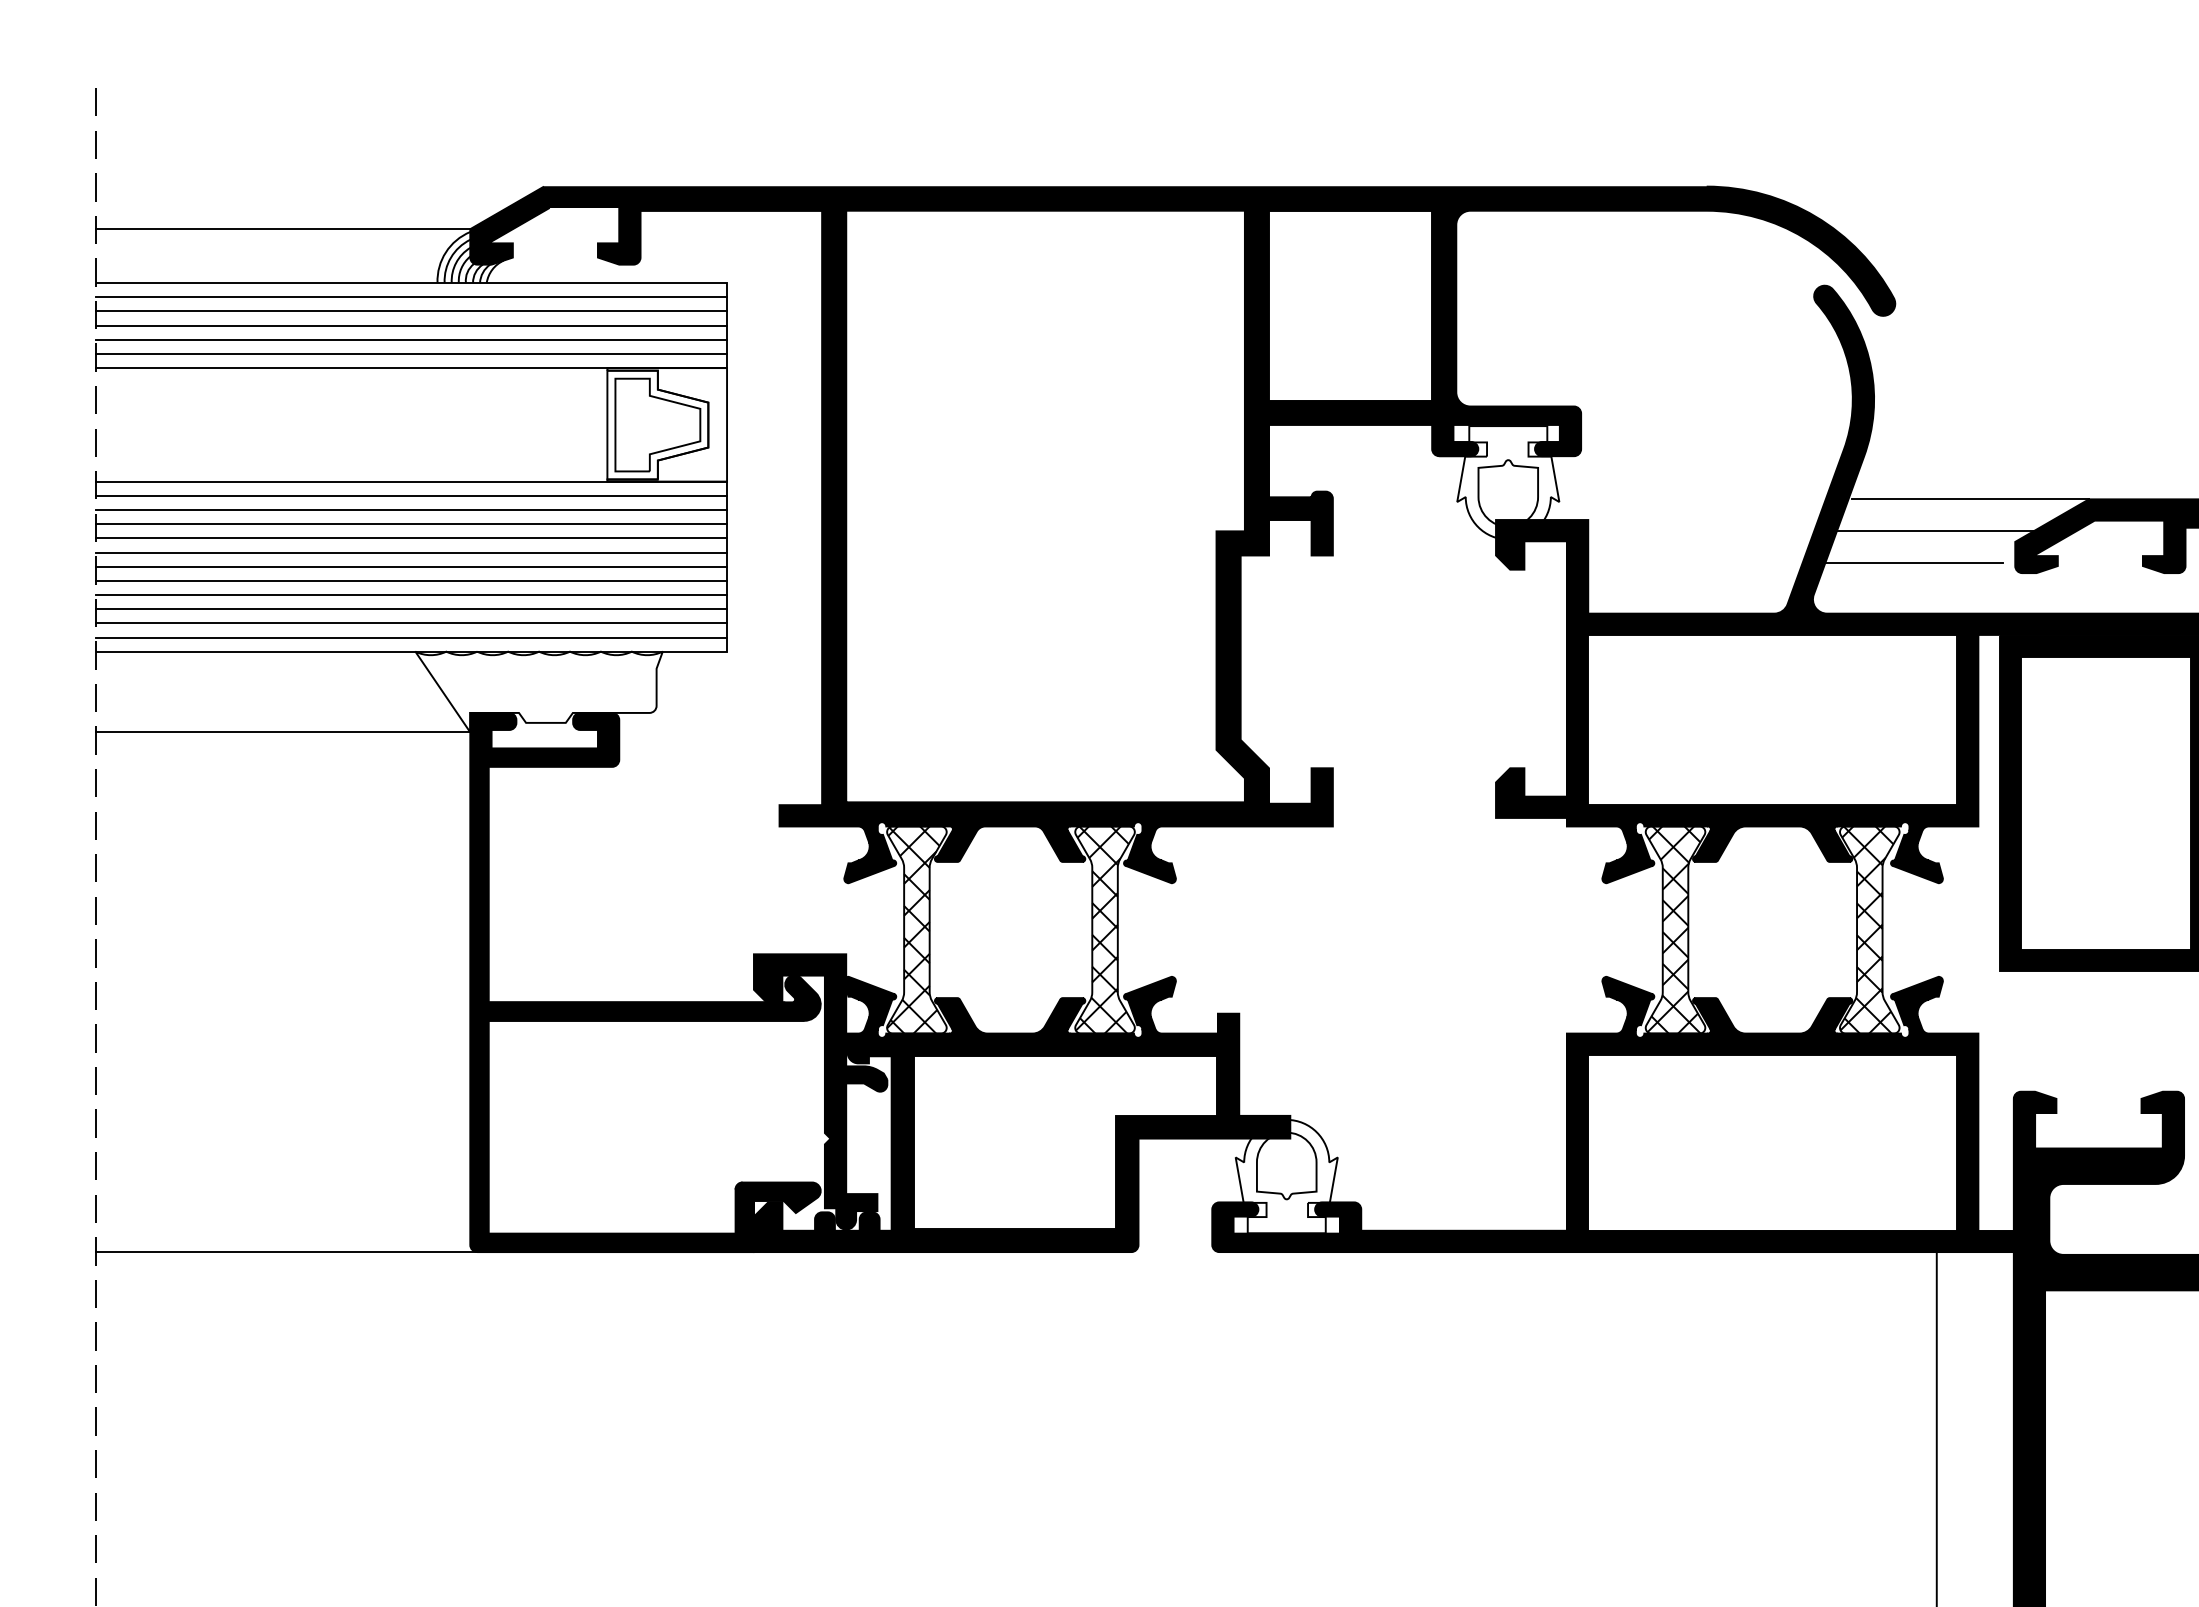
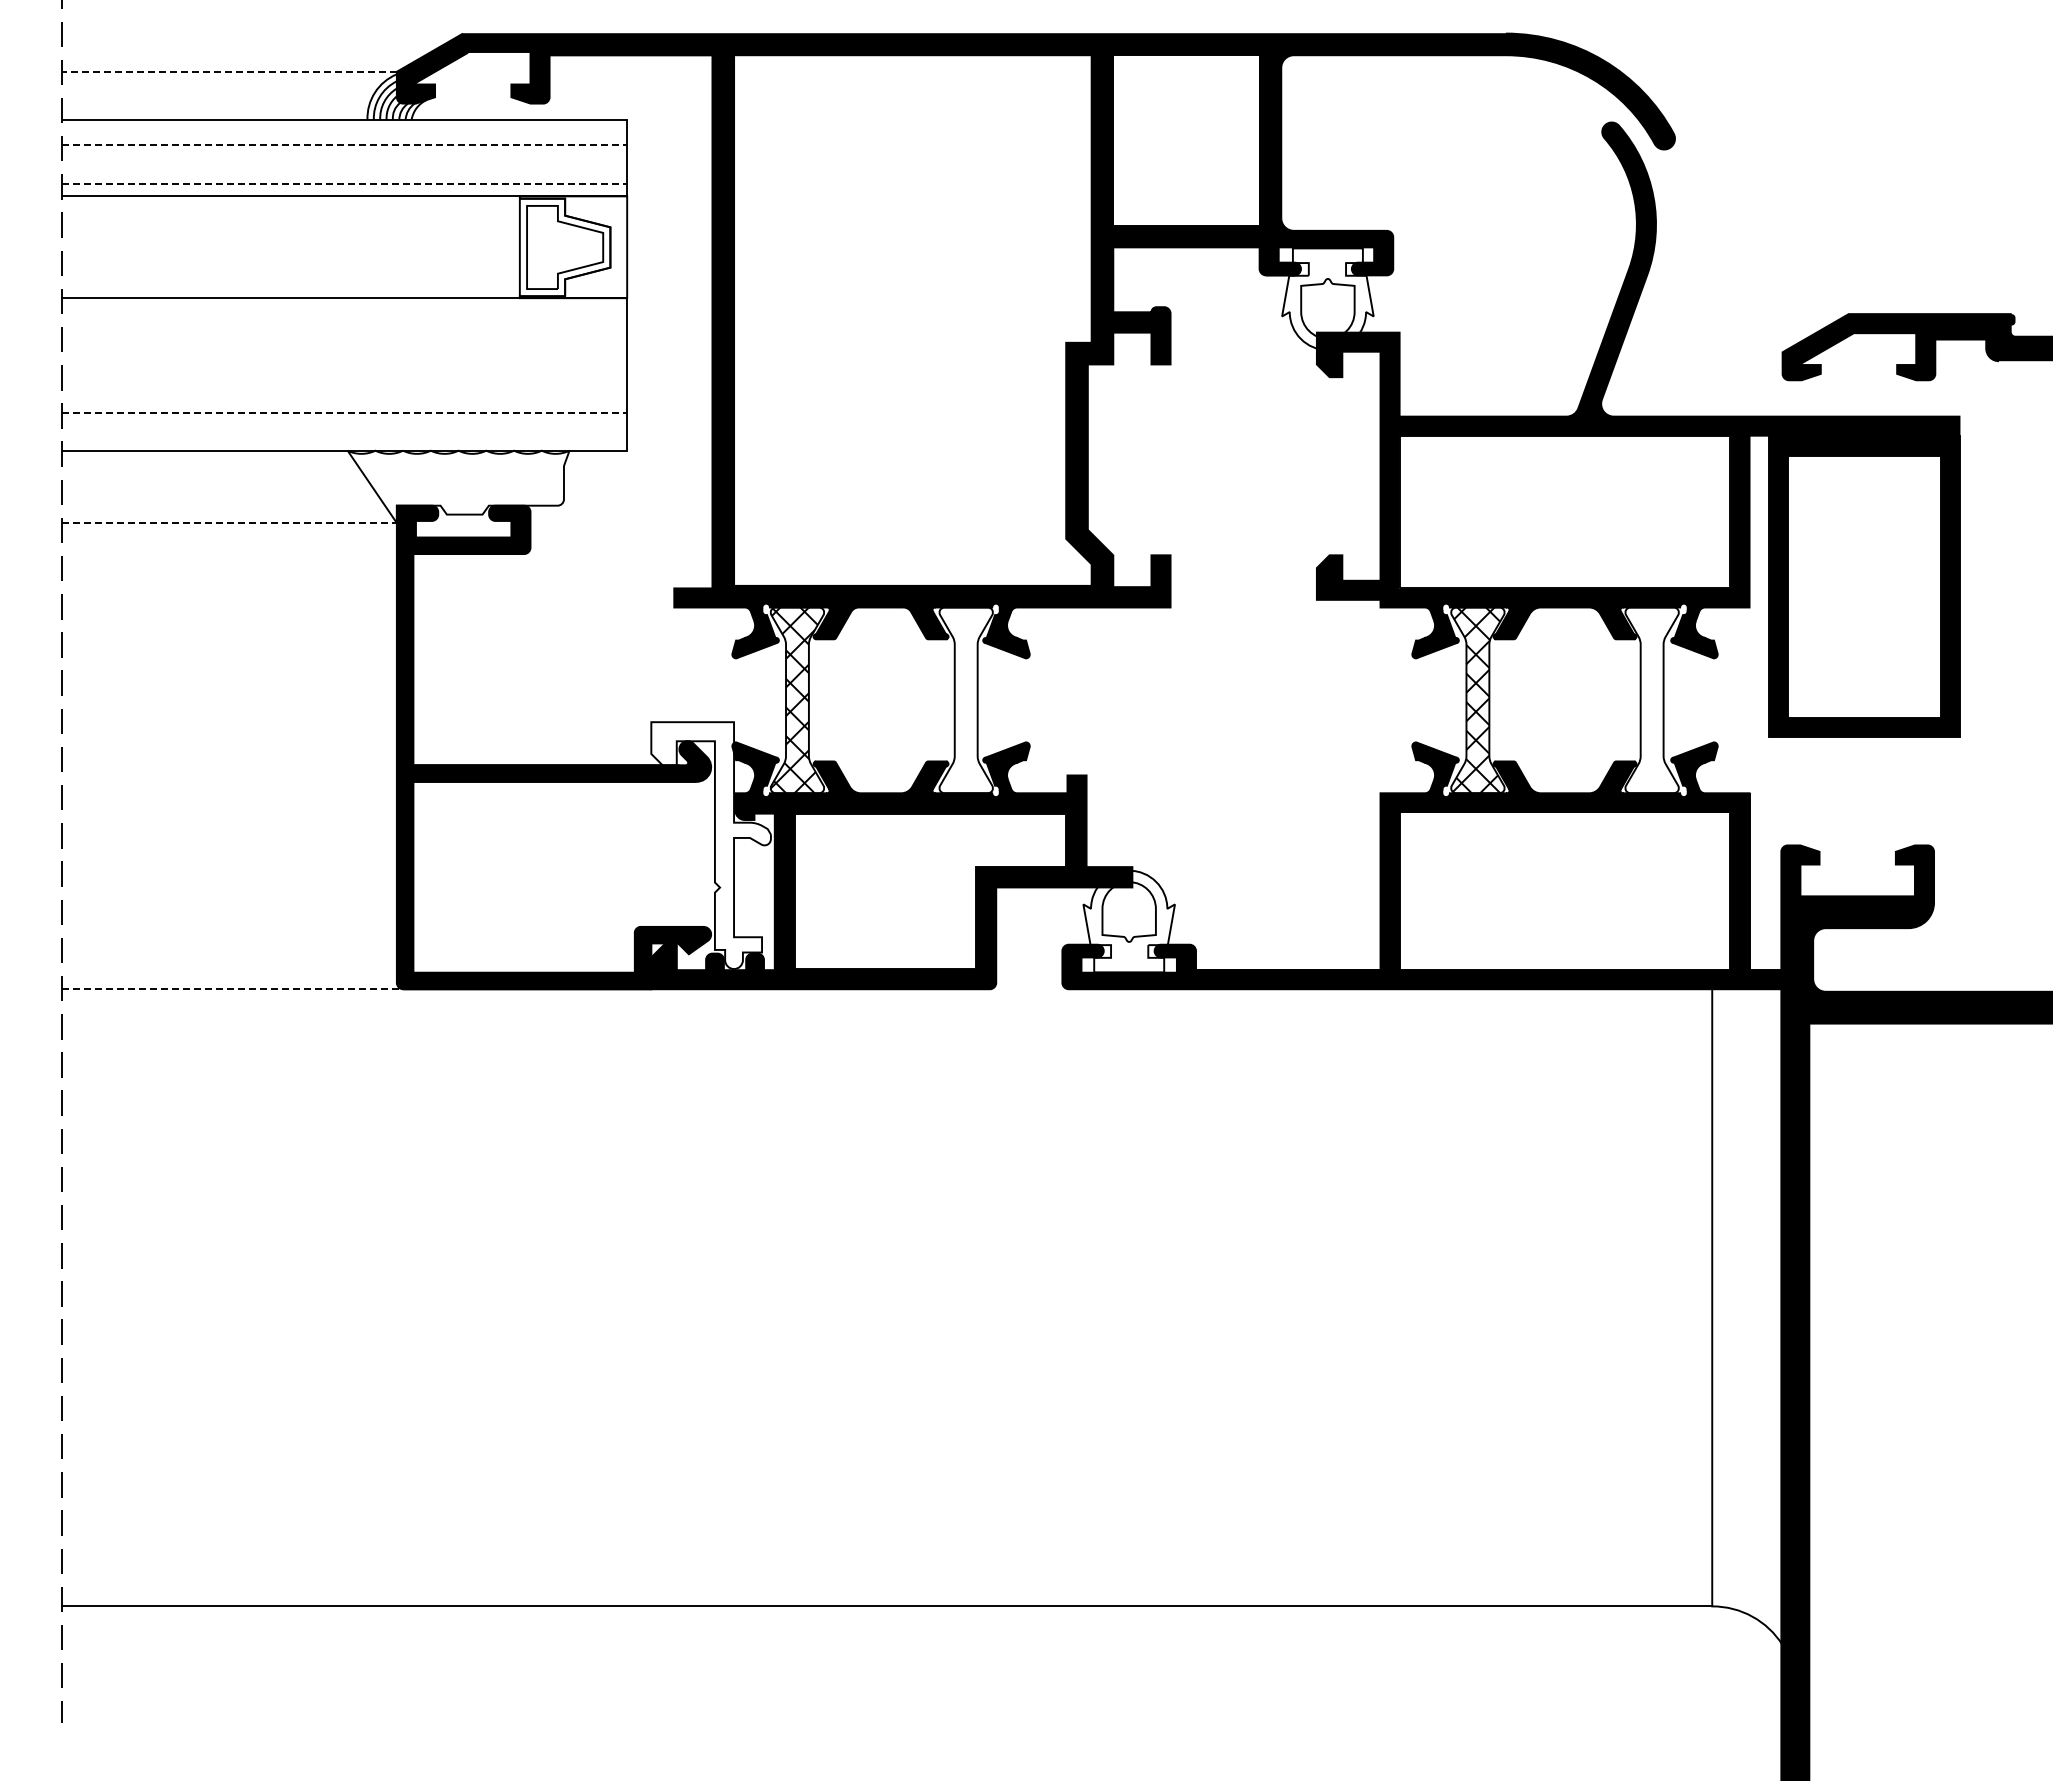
line: (283, 228) -> (229, 71), solid -> dashed
line: (411, 296) -> (344, 132), removed
line: (411, 311) -> (344, 145), solid -> dashed
line: (411, 325) -> (344, 158), removed
line: (411, 339) -> (344, 170), removed
line: (411, 353) -> (344, 183), solid -> dashed
line: (411, 495) -> (344, 310), removed
line: (1970, 499) -> (1742, 314), removed
line: (411, 509) -> (344, 323), removed
line: (411, 524) -> (344, 336), removed
line: (1934, 531) -> (1710, 342), removed
line: (411, 538) -> (344, 349), removed
line: (411, 552) -> (344, 361), removed
line: (1913, 563) -> (1691, 371), removed
line: (411, 566) -> (344, 374), removed
line: (411, 581) -> (344, 387), removed
line: (411, 594) -> (344, 399), removed
line: (411, 609) -> (344, 412), solid -> dashed
line: (411, 623) -> (344, 425), removed
line: (411, 638) -> (344, 438), removed
line: (283, 732) -> (229, 523), solid -> dashed
hatch: (1102, 930) -> (963, 700), removed
hatch: (1866, 930) -> (1649, 700), removed
fill: (819, 1091) -> (710, 845), removed
line: (290, 1252) -> (235, 989), solid -> dashed

